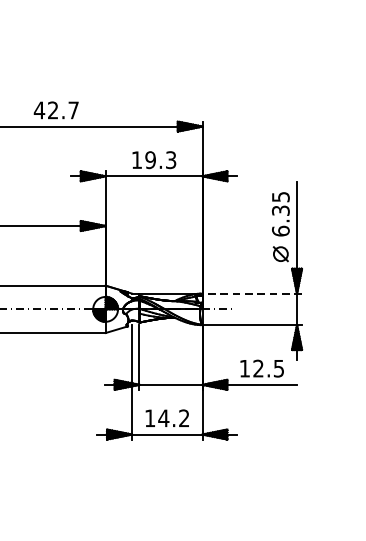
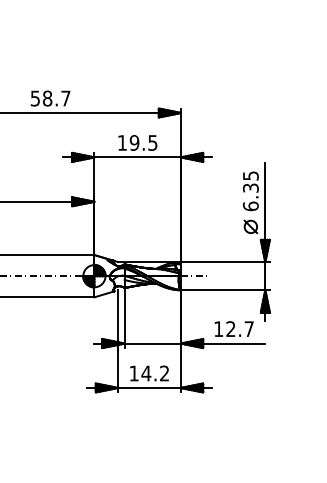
text: (46, 110) -> (41, 98), 42.7 -> 58.7
text: (170, 159) -> (152, 142), 19.3 -> 19.5
line: (251, 294) -> (224, 262), dashed -> solid
text: (278, 369) -> (248, 329), 12.5 -> 12.7

